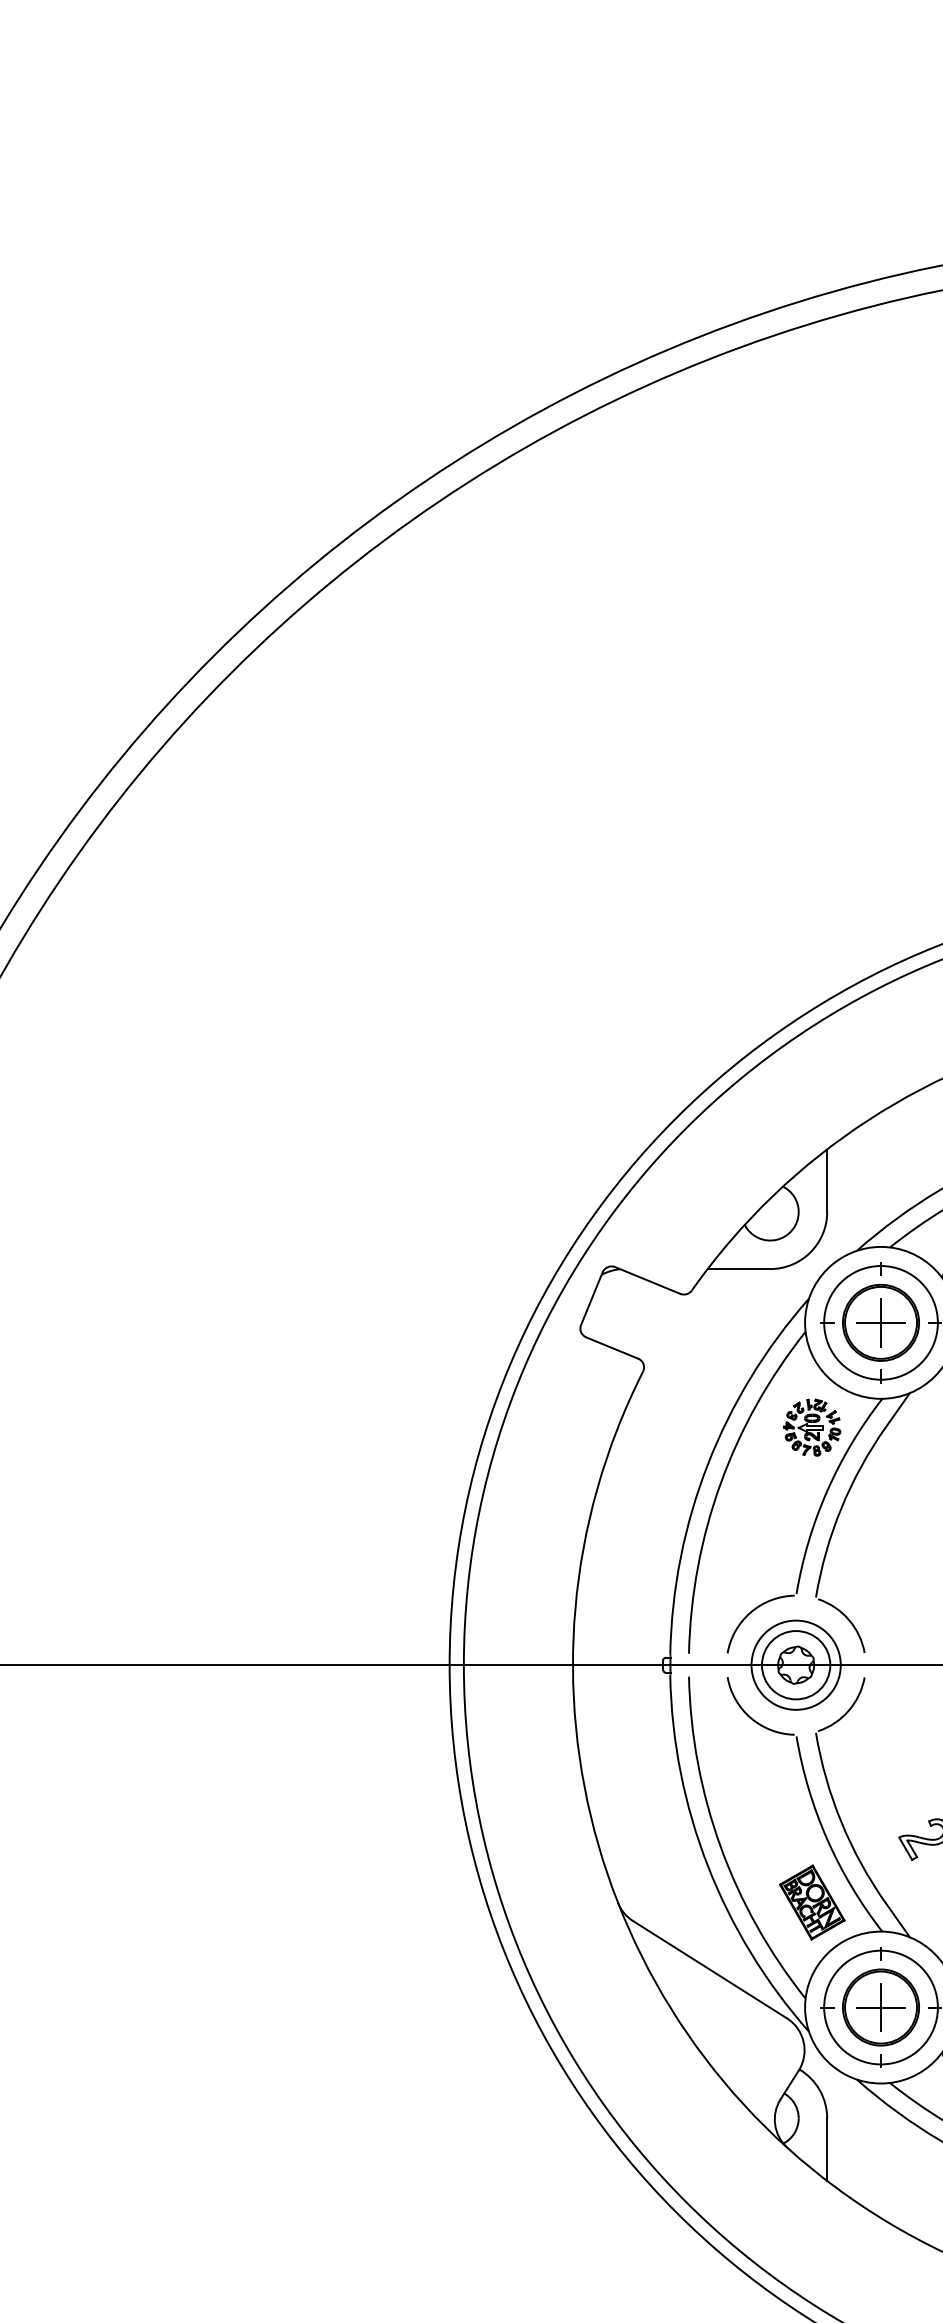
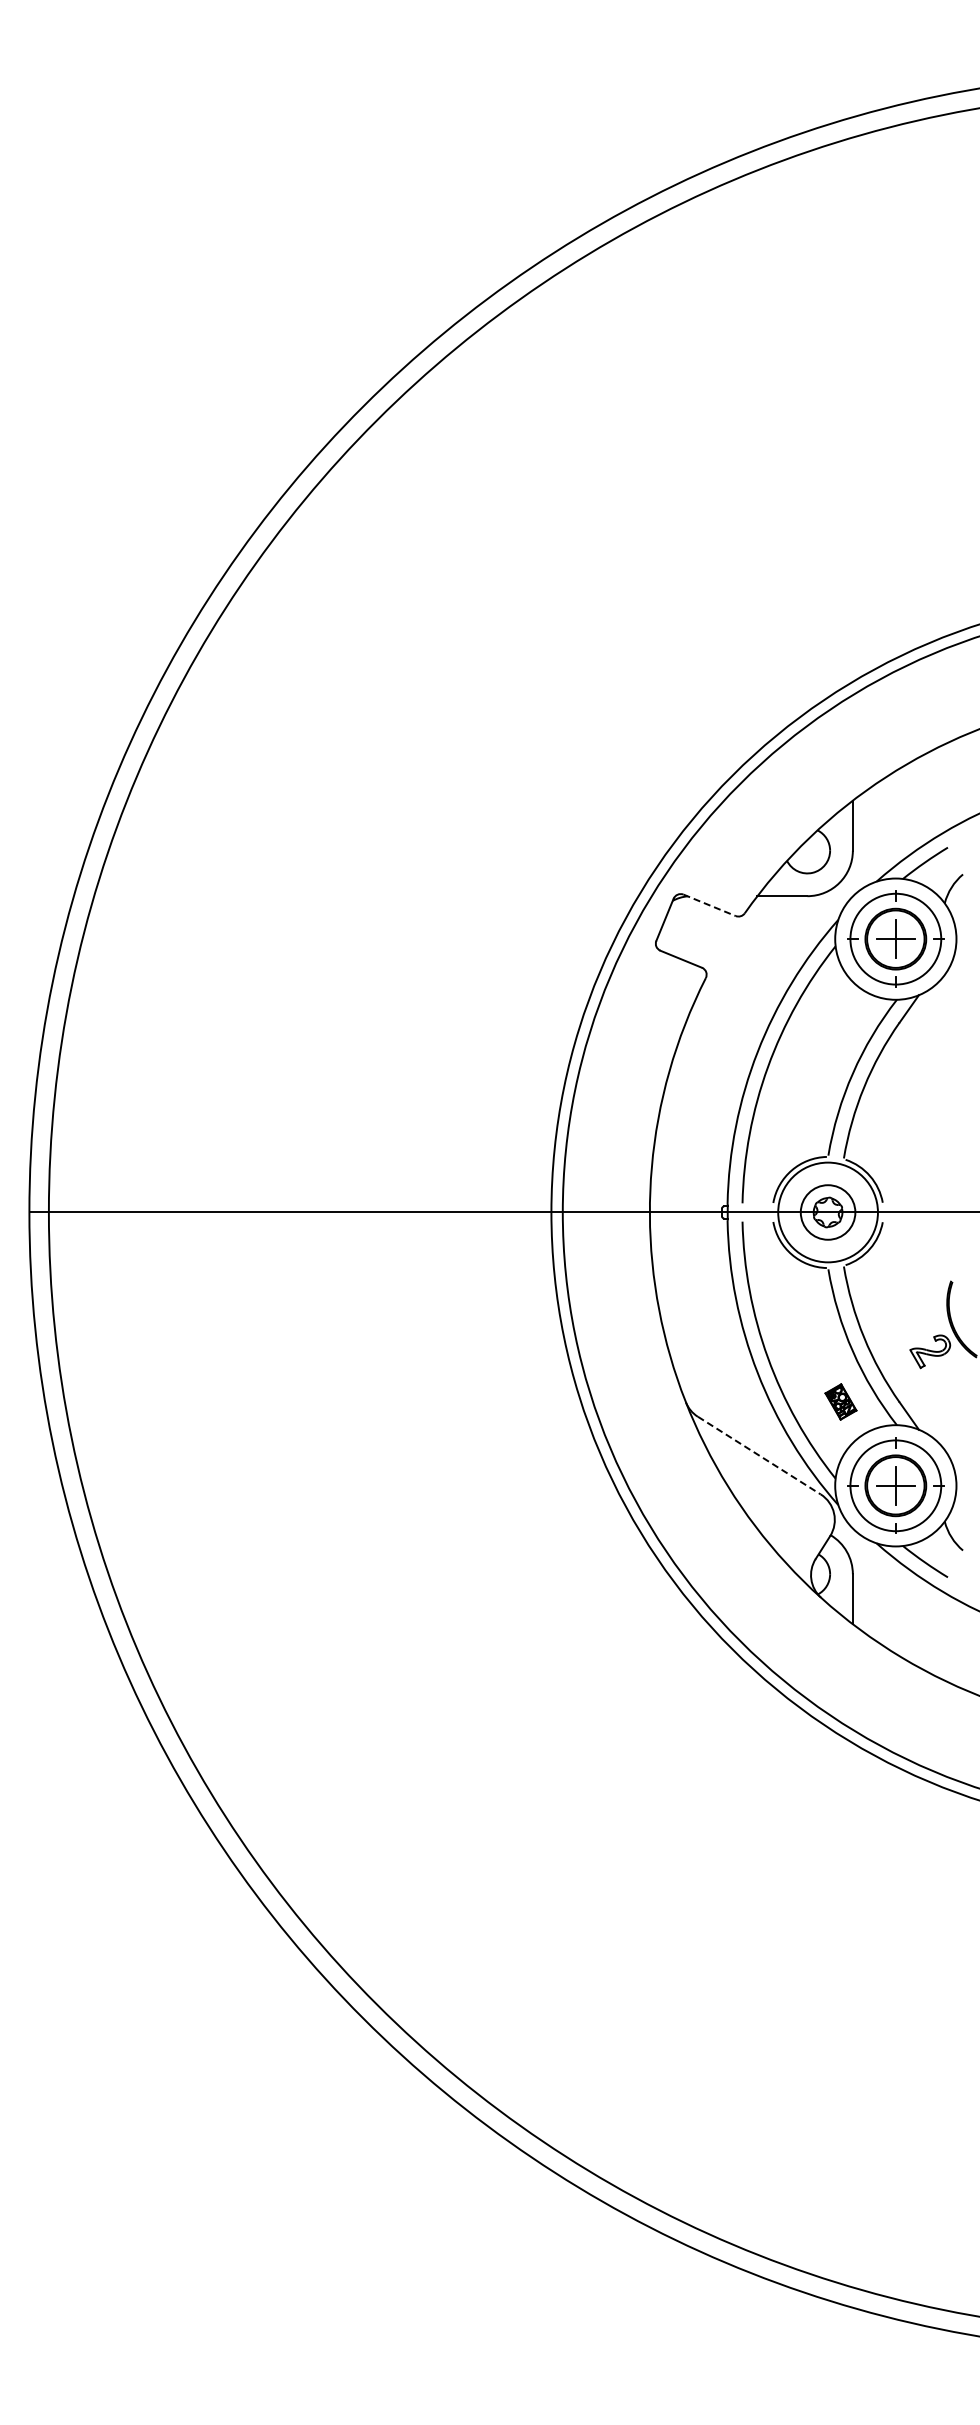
line: (648, 1280) -> (710, 905), solid -> dashed
part: (811, 1427) -> (840, 1022), removed
circle: (795, 1665) -> (827, 1212), size x1.4
part: (811, 1901) -> (840, 1401), size x0.6
line: (710, 1969) -> (759, 1455), solid -> dashed

